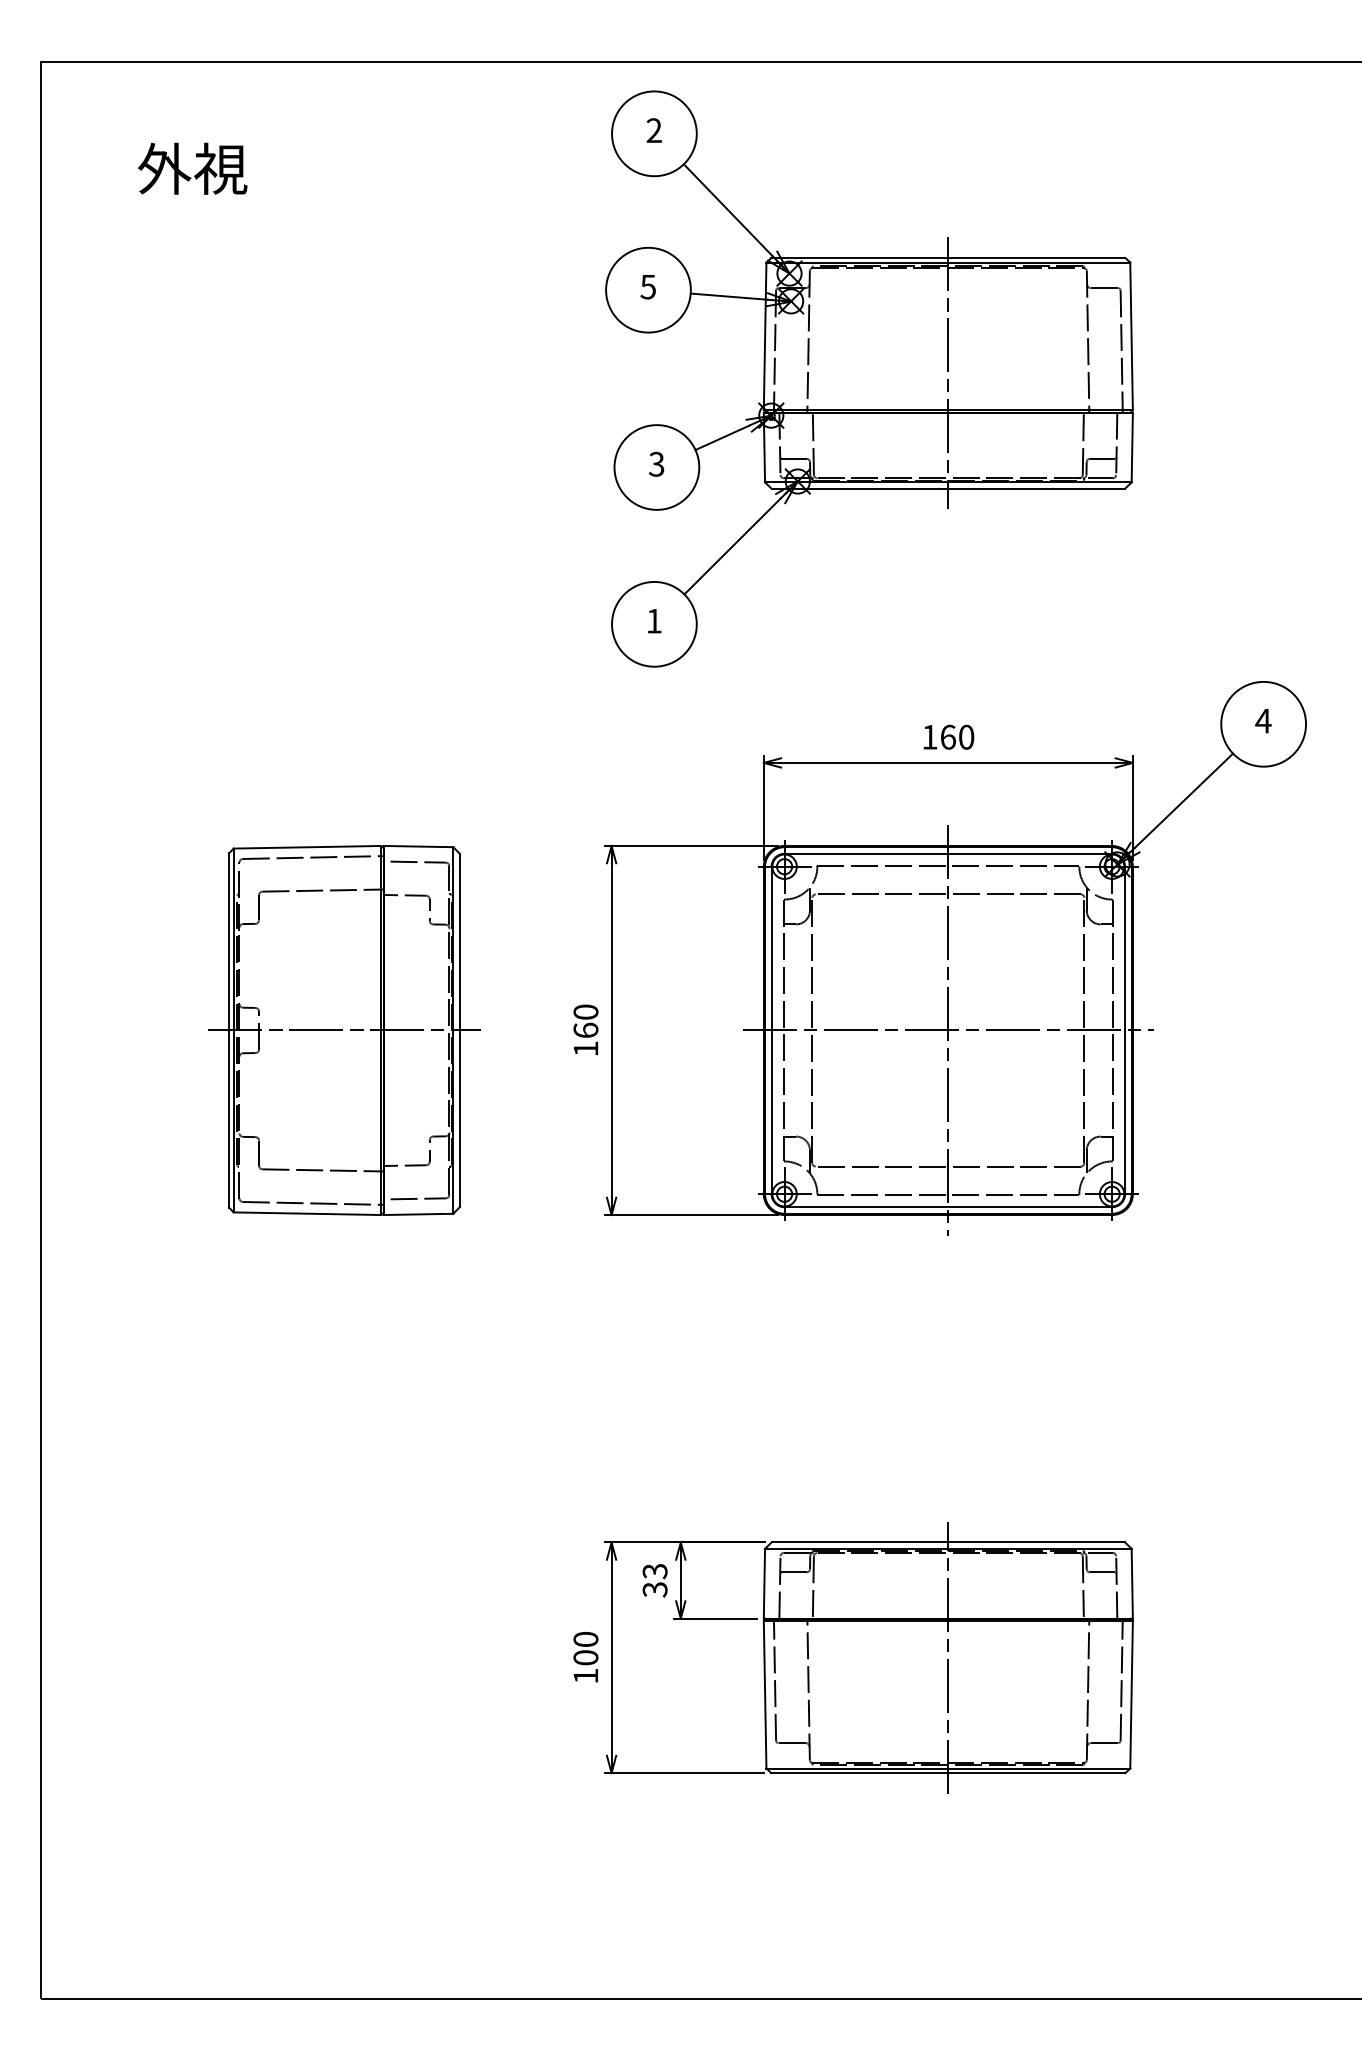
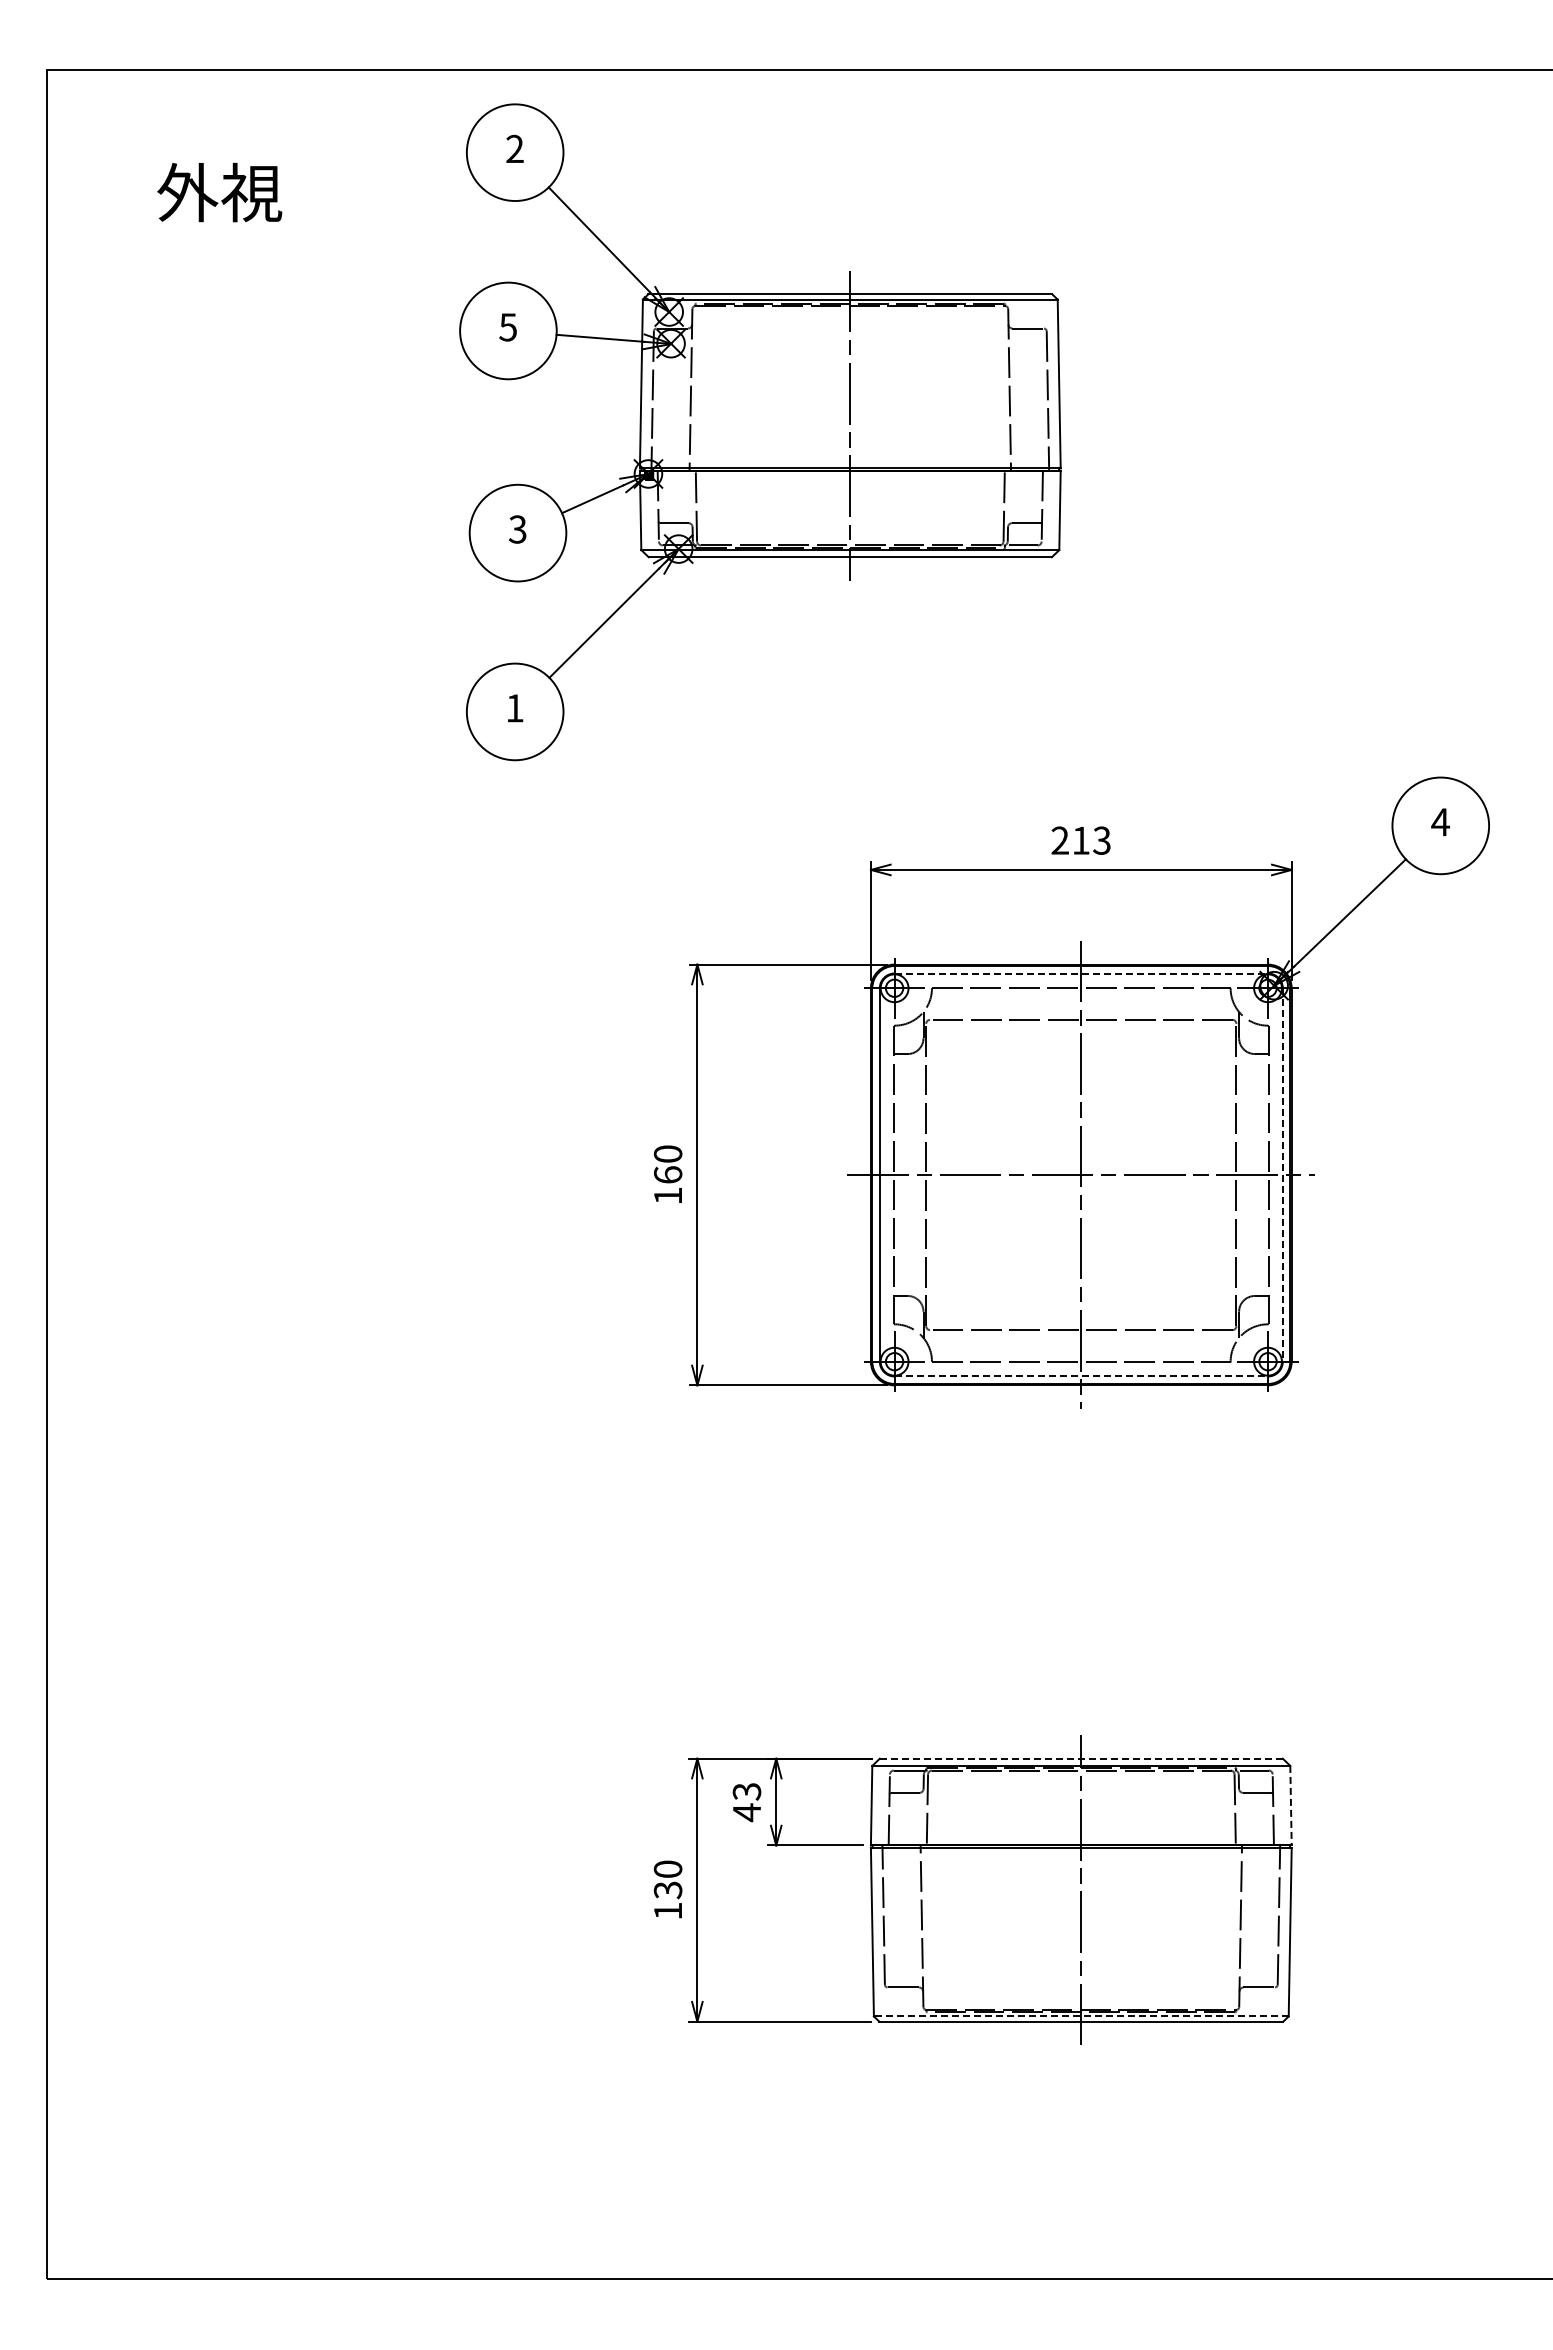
part: (869, 379) -> (760, 432), moved
text: (947, 737) -> (1080, 840), 160 -> 213
line: (948, 853) -> (1081, 973), solid -> dashed
part: (344, 1030) -> (392, 1174), removed
line: (1124, 1030) -> (1282, 1174), solid -> dashed
line: (948, 1207) -> (1081, 1376), solid -> dashed
line: (948, 1542) -> (1081, 1758), solid -> dashed
line: (1132, 1583) -> (1291, 1805), solid -> dashed
text: (654, 1589) -> (746, 1812), 33 -> 43
text: (586, 1658) -> (668, 1890), 100 -> 130
line: (947, 1768) -> (1080, 2016), solid -> dashed

